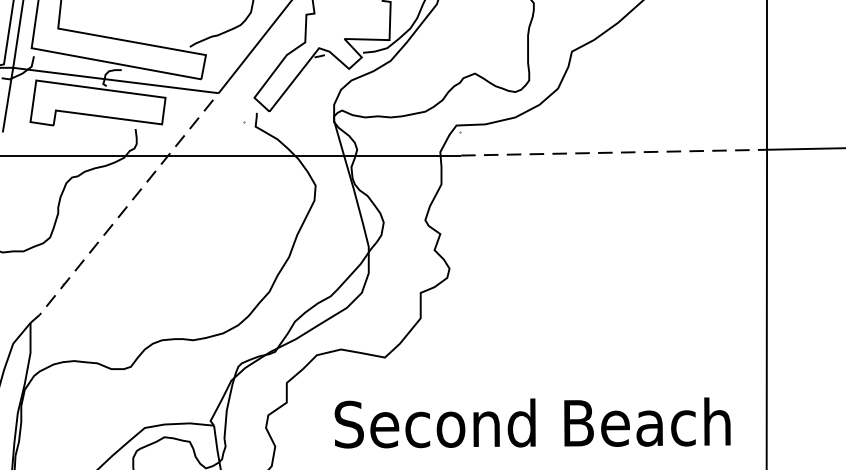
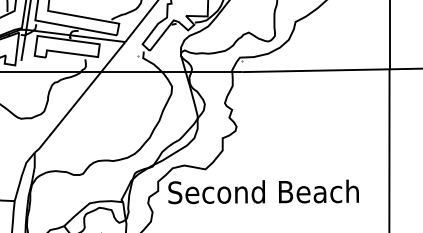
line: (613, 152) -> (315, 70), dashed -> solid
line: (125, 208) -> (80, 97), dashed -> solid
text: (532, 422) -> (263, 191), moved

